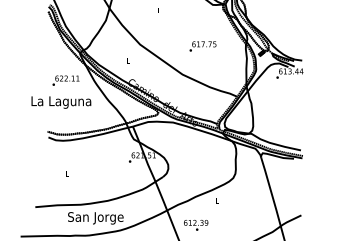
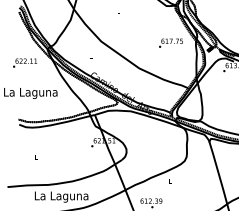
text: (202, 46) -> (170, 43), moved
text: (65, 80) -> (24, 62), moved
text: (95, 218) -> (61, 197), San Jorge -> La Laguna

